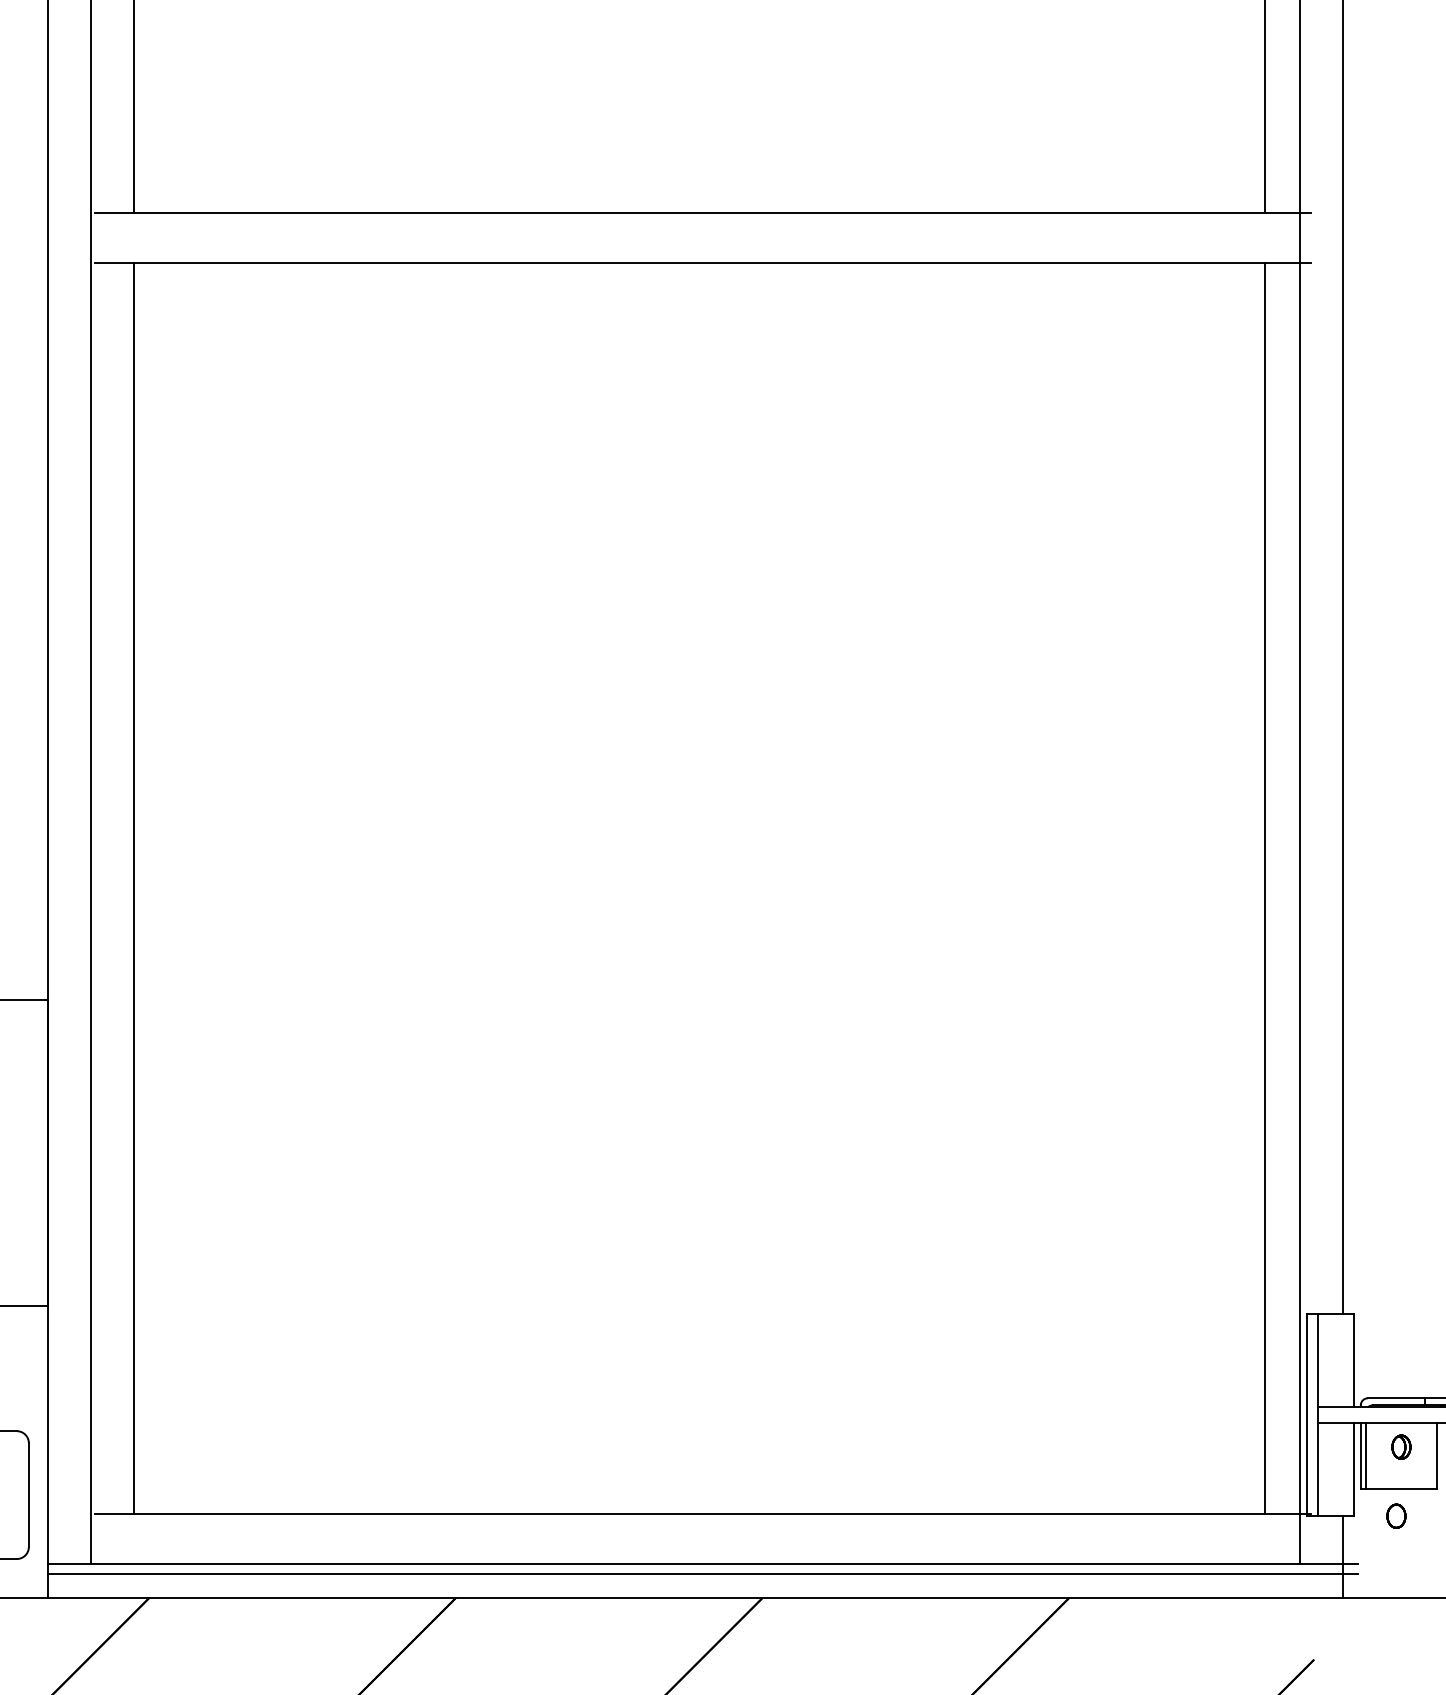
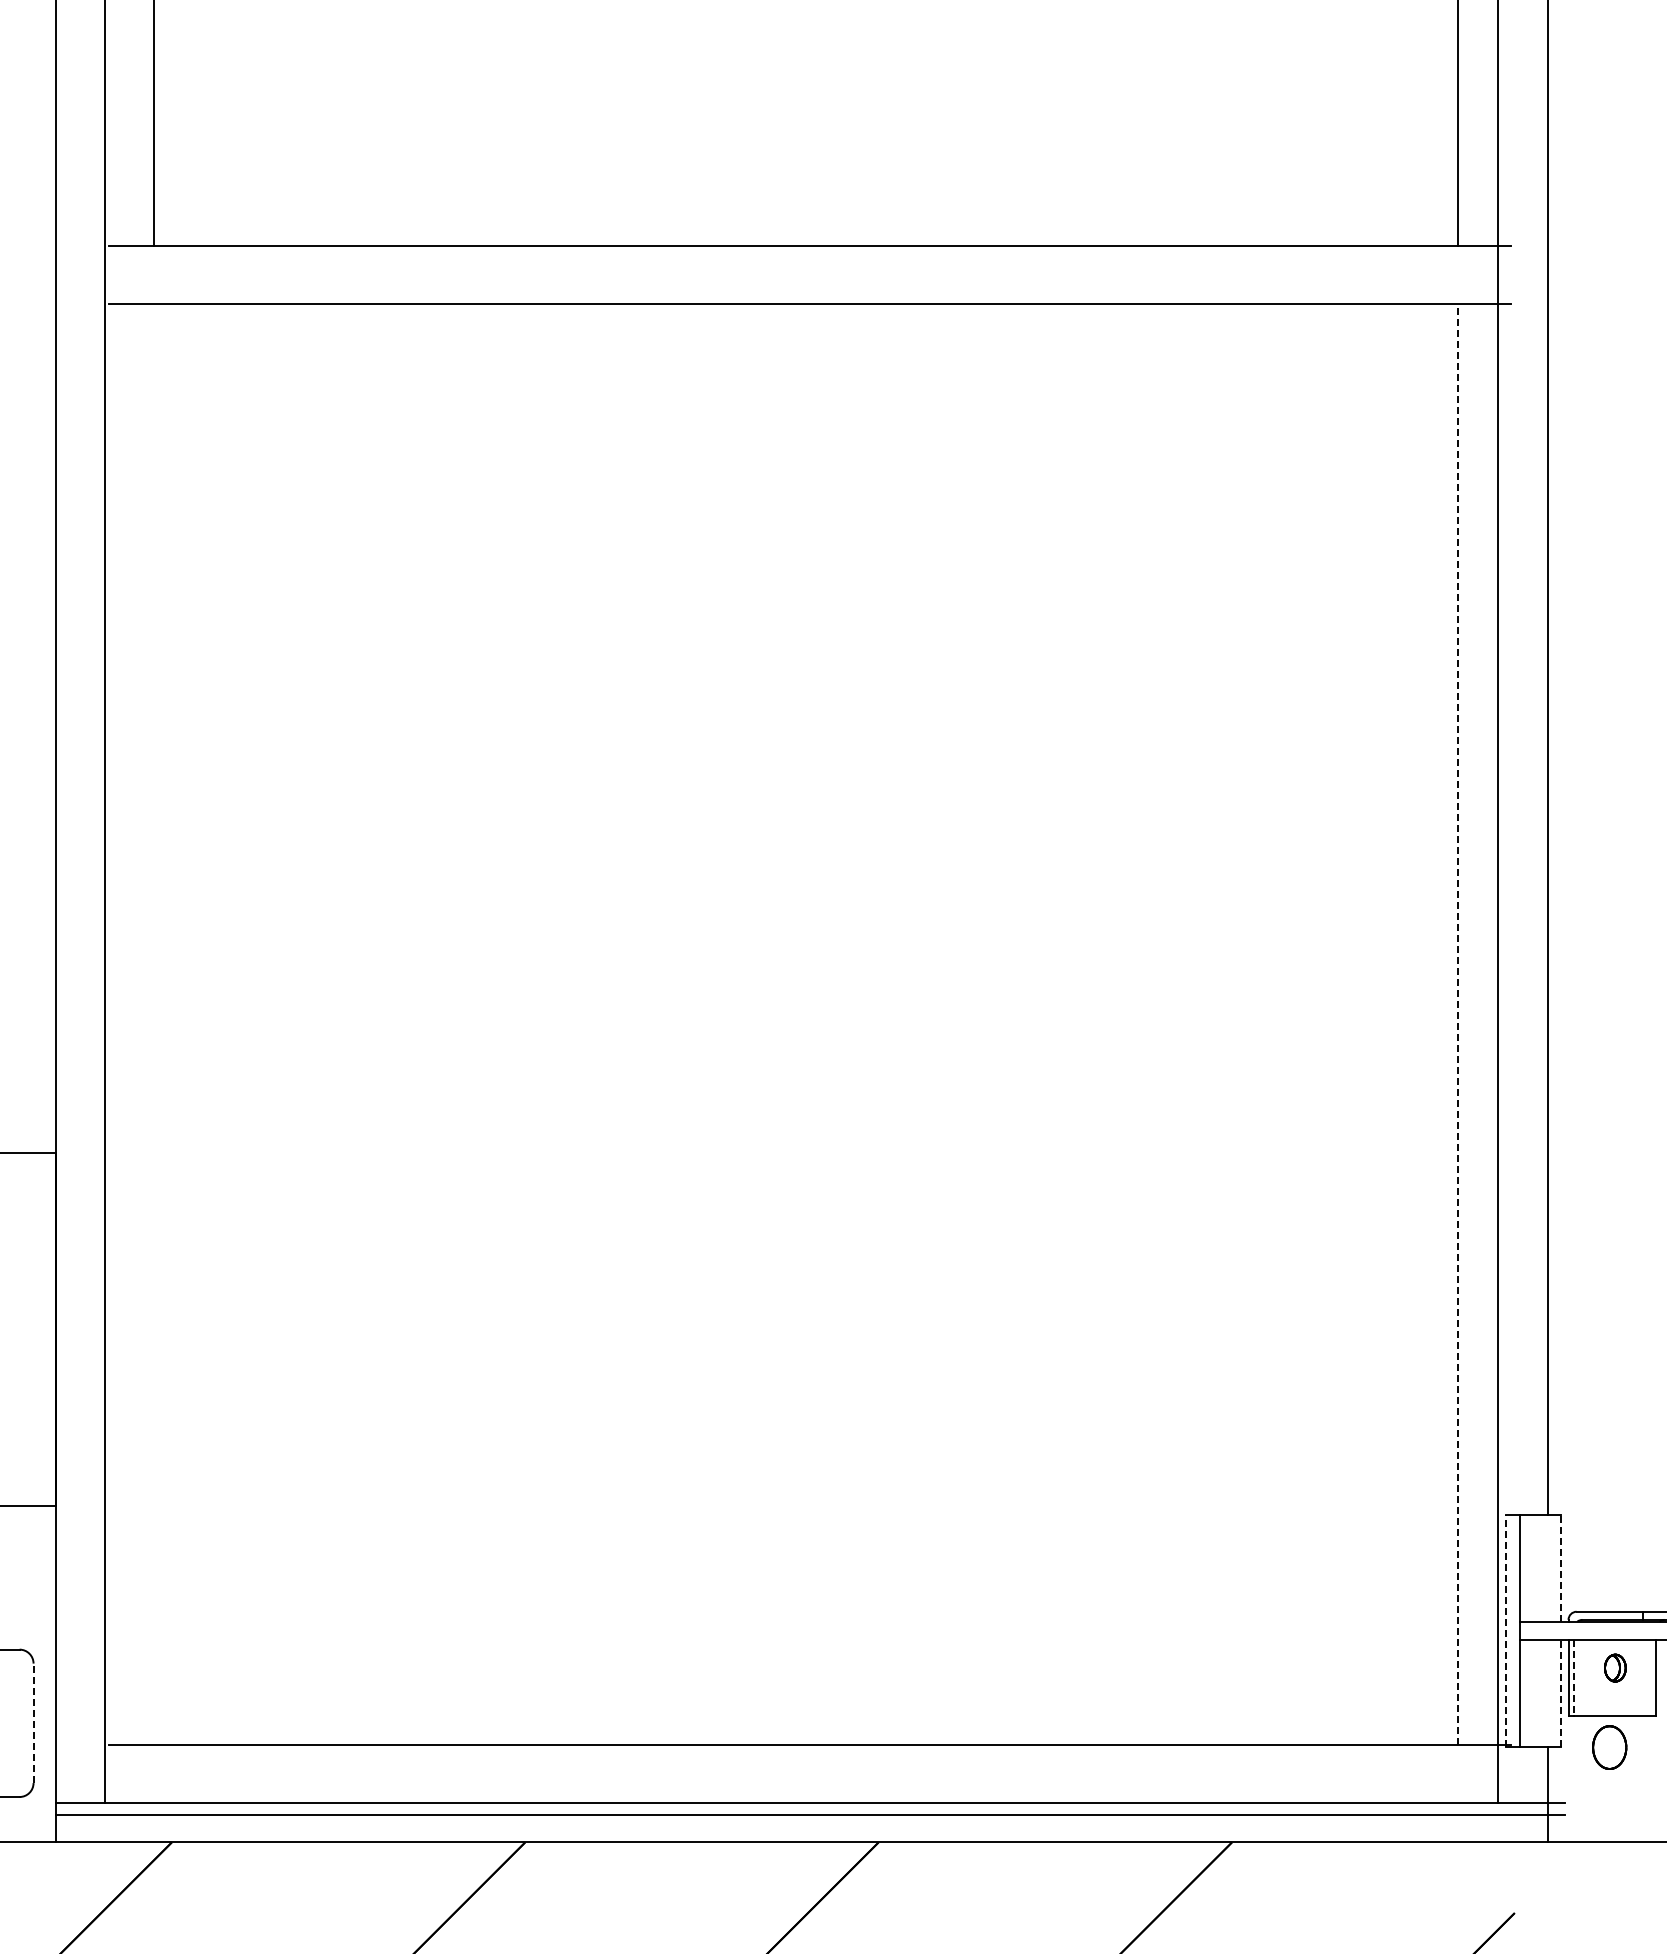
line: (133, 887) -> (154, 1023), removed
line: (1264, 888) -> (1457, 1024), solid -> dashed
line: (1353, 1359) -> (1560, 1567), solid -> dashed
line: (1306, 1414) -> (1506, 1630), solid -> dashed
line: (1365, 1456) -> (1574, 1678), solid -> dashed
line: (1353, 1469) -> (1560, 1693), solid -> dashed
line: (28, 1495) -> (33, 1723), solid -> dashed
part: (1396, 1516) -> (1609, 1747), size x1.6

